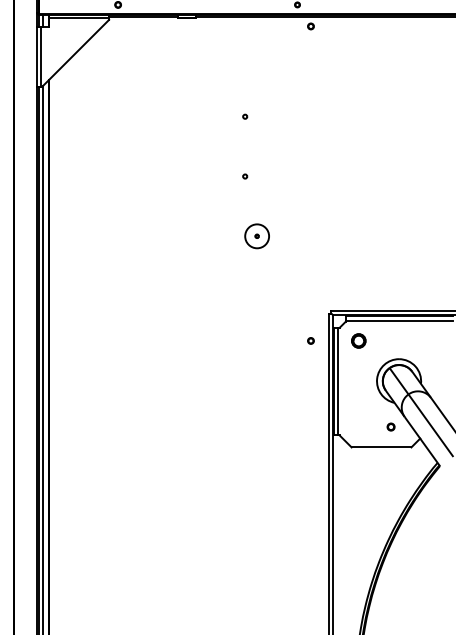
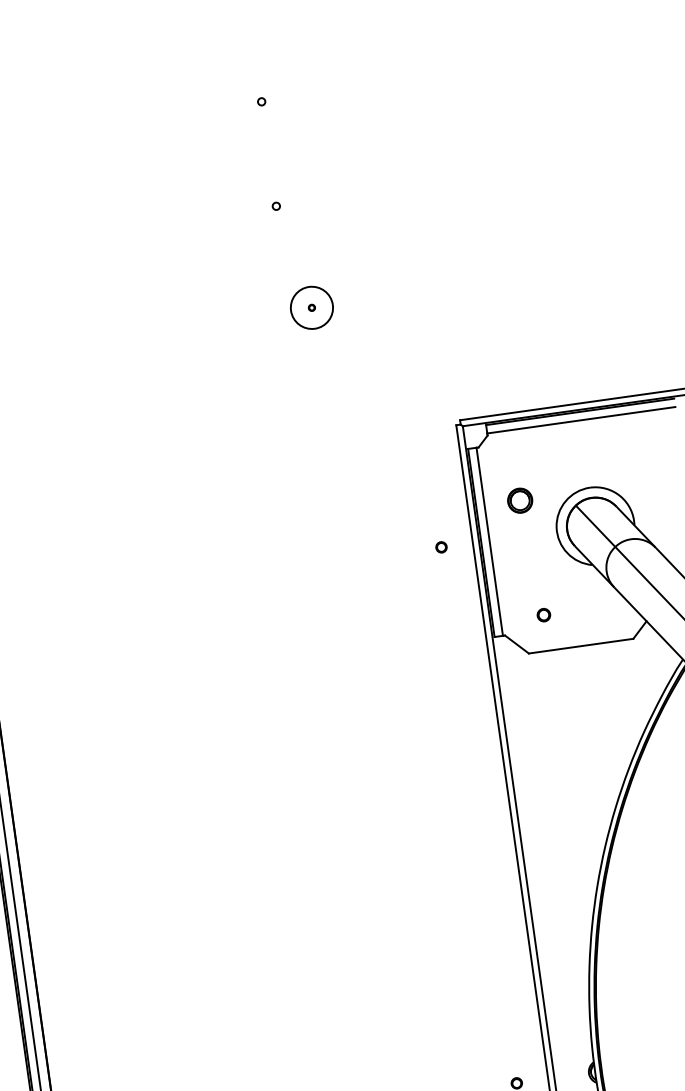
part: (310, 340) -> (440, 546), moved
circle: (358, 340) -> (519, 499), moved
part: (390, 426) -> (542, 614), moved

